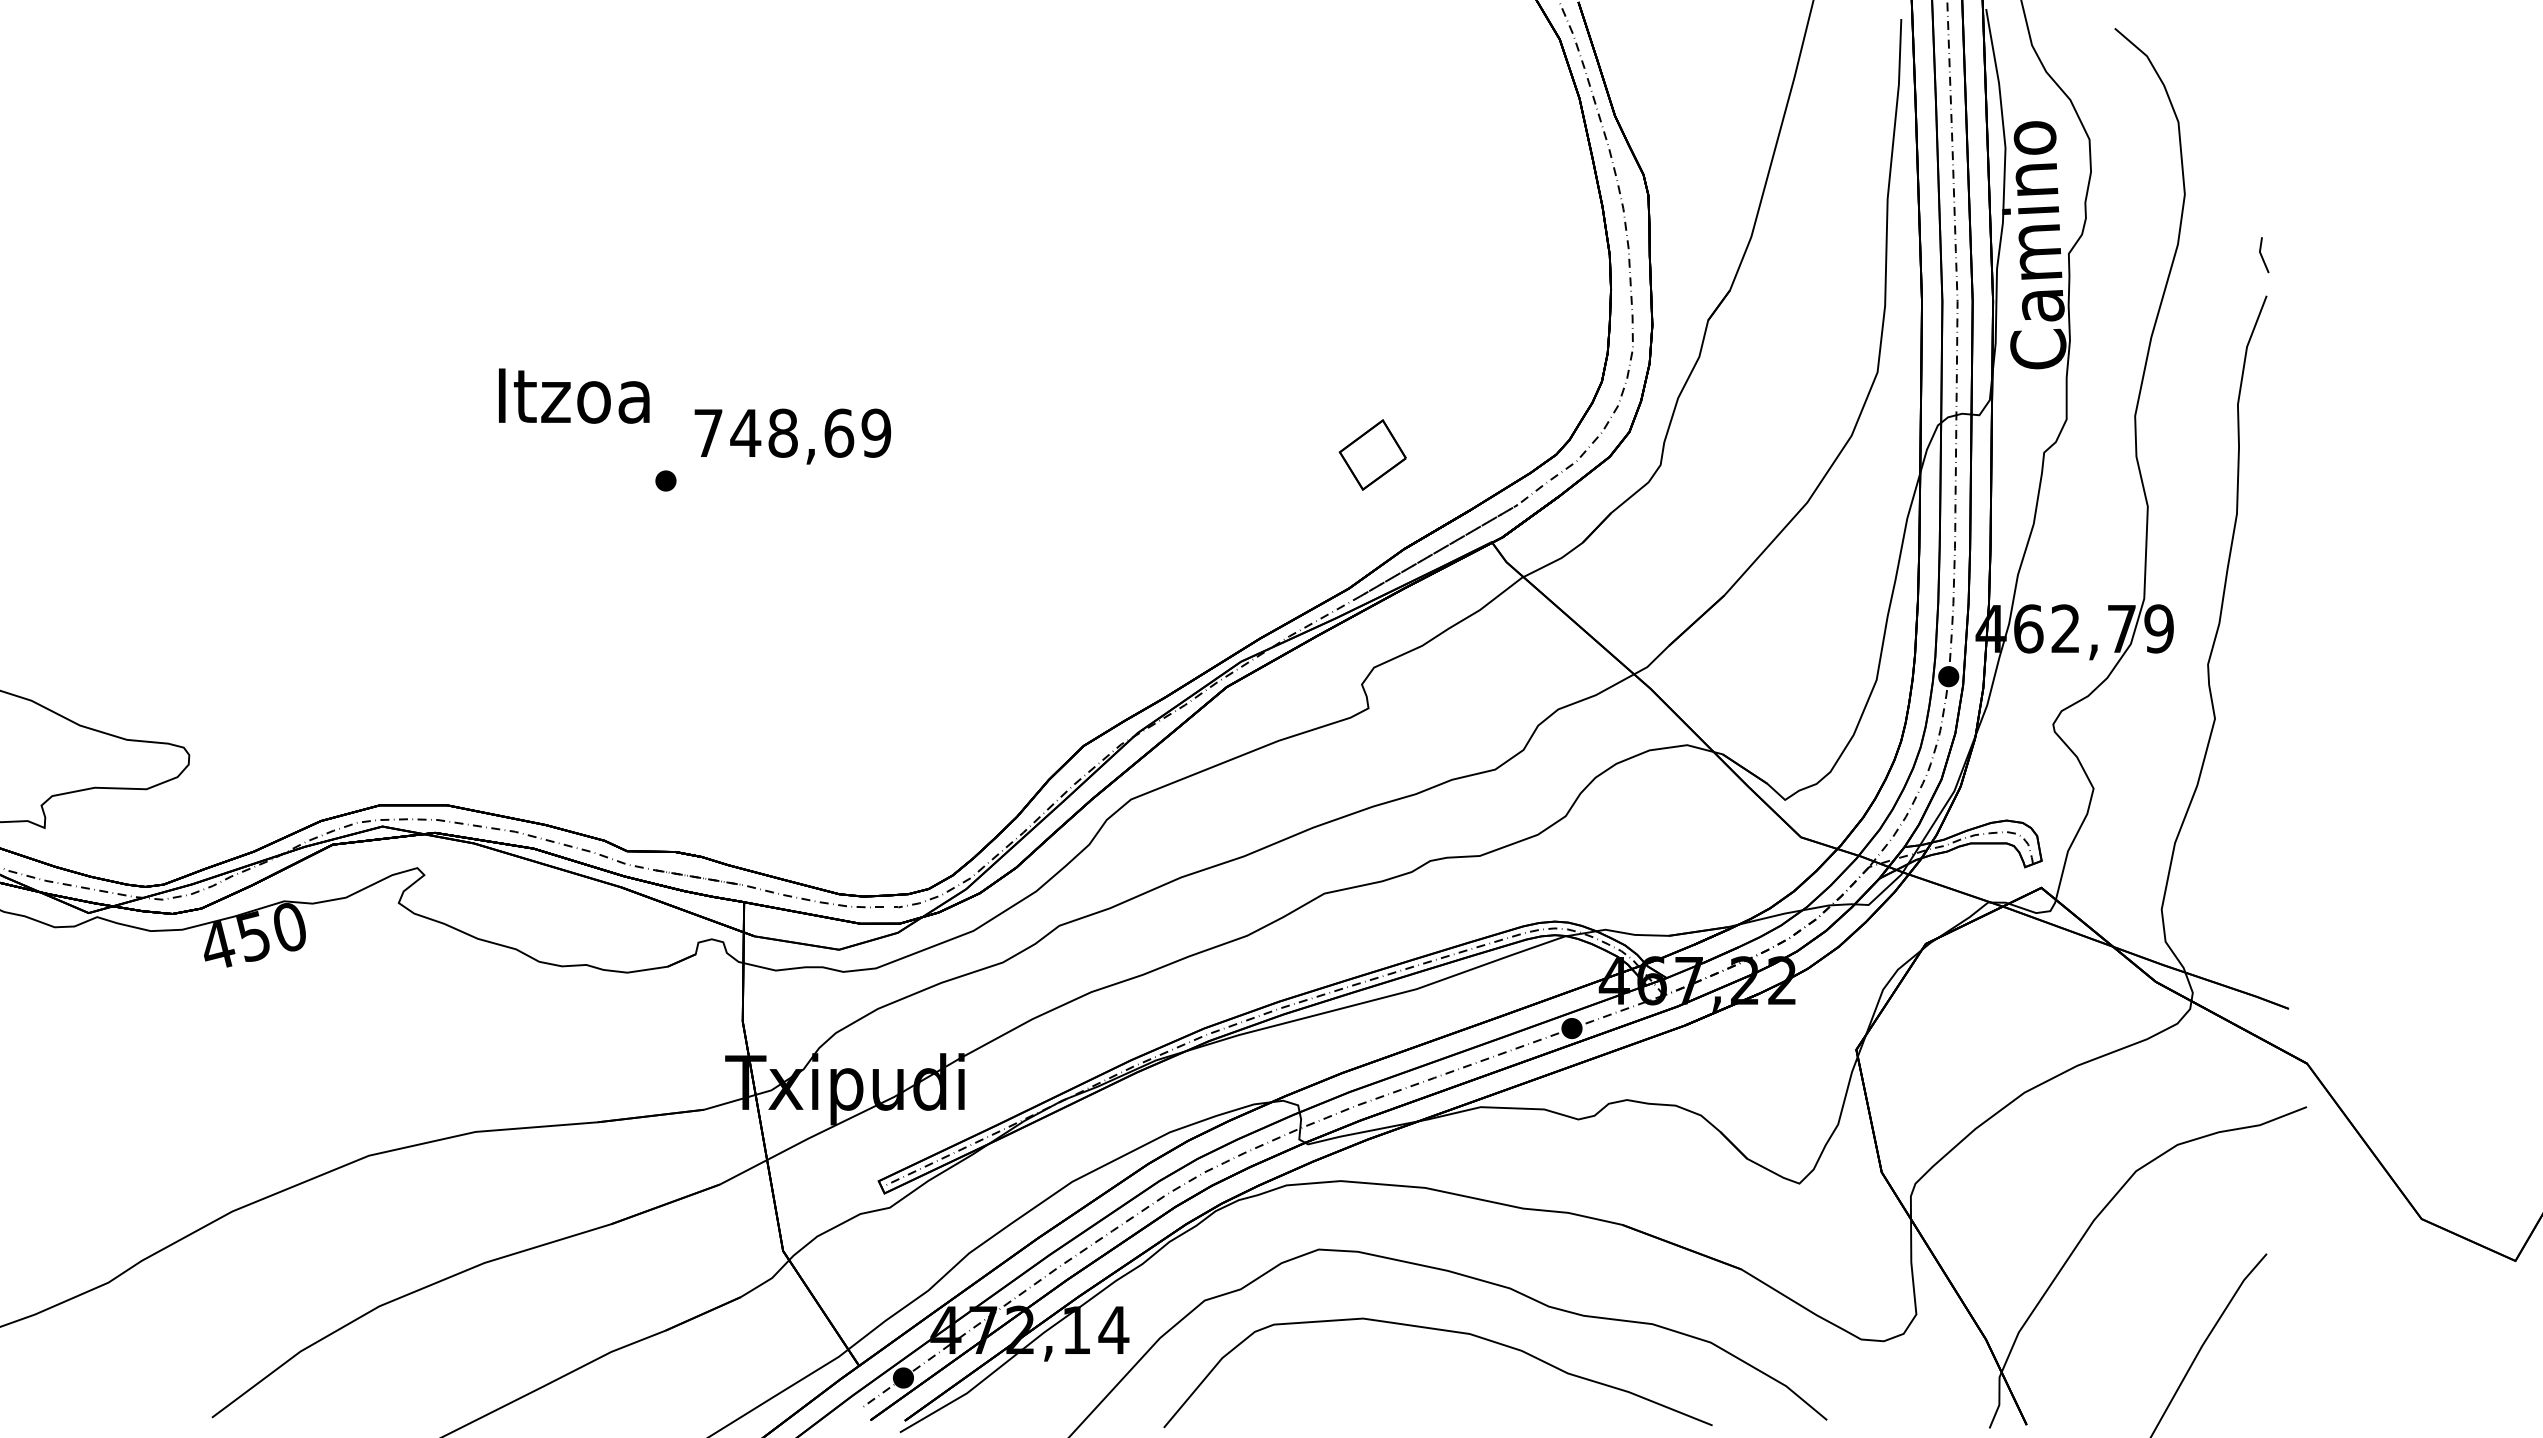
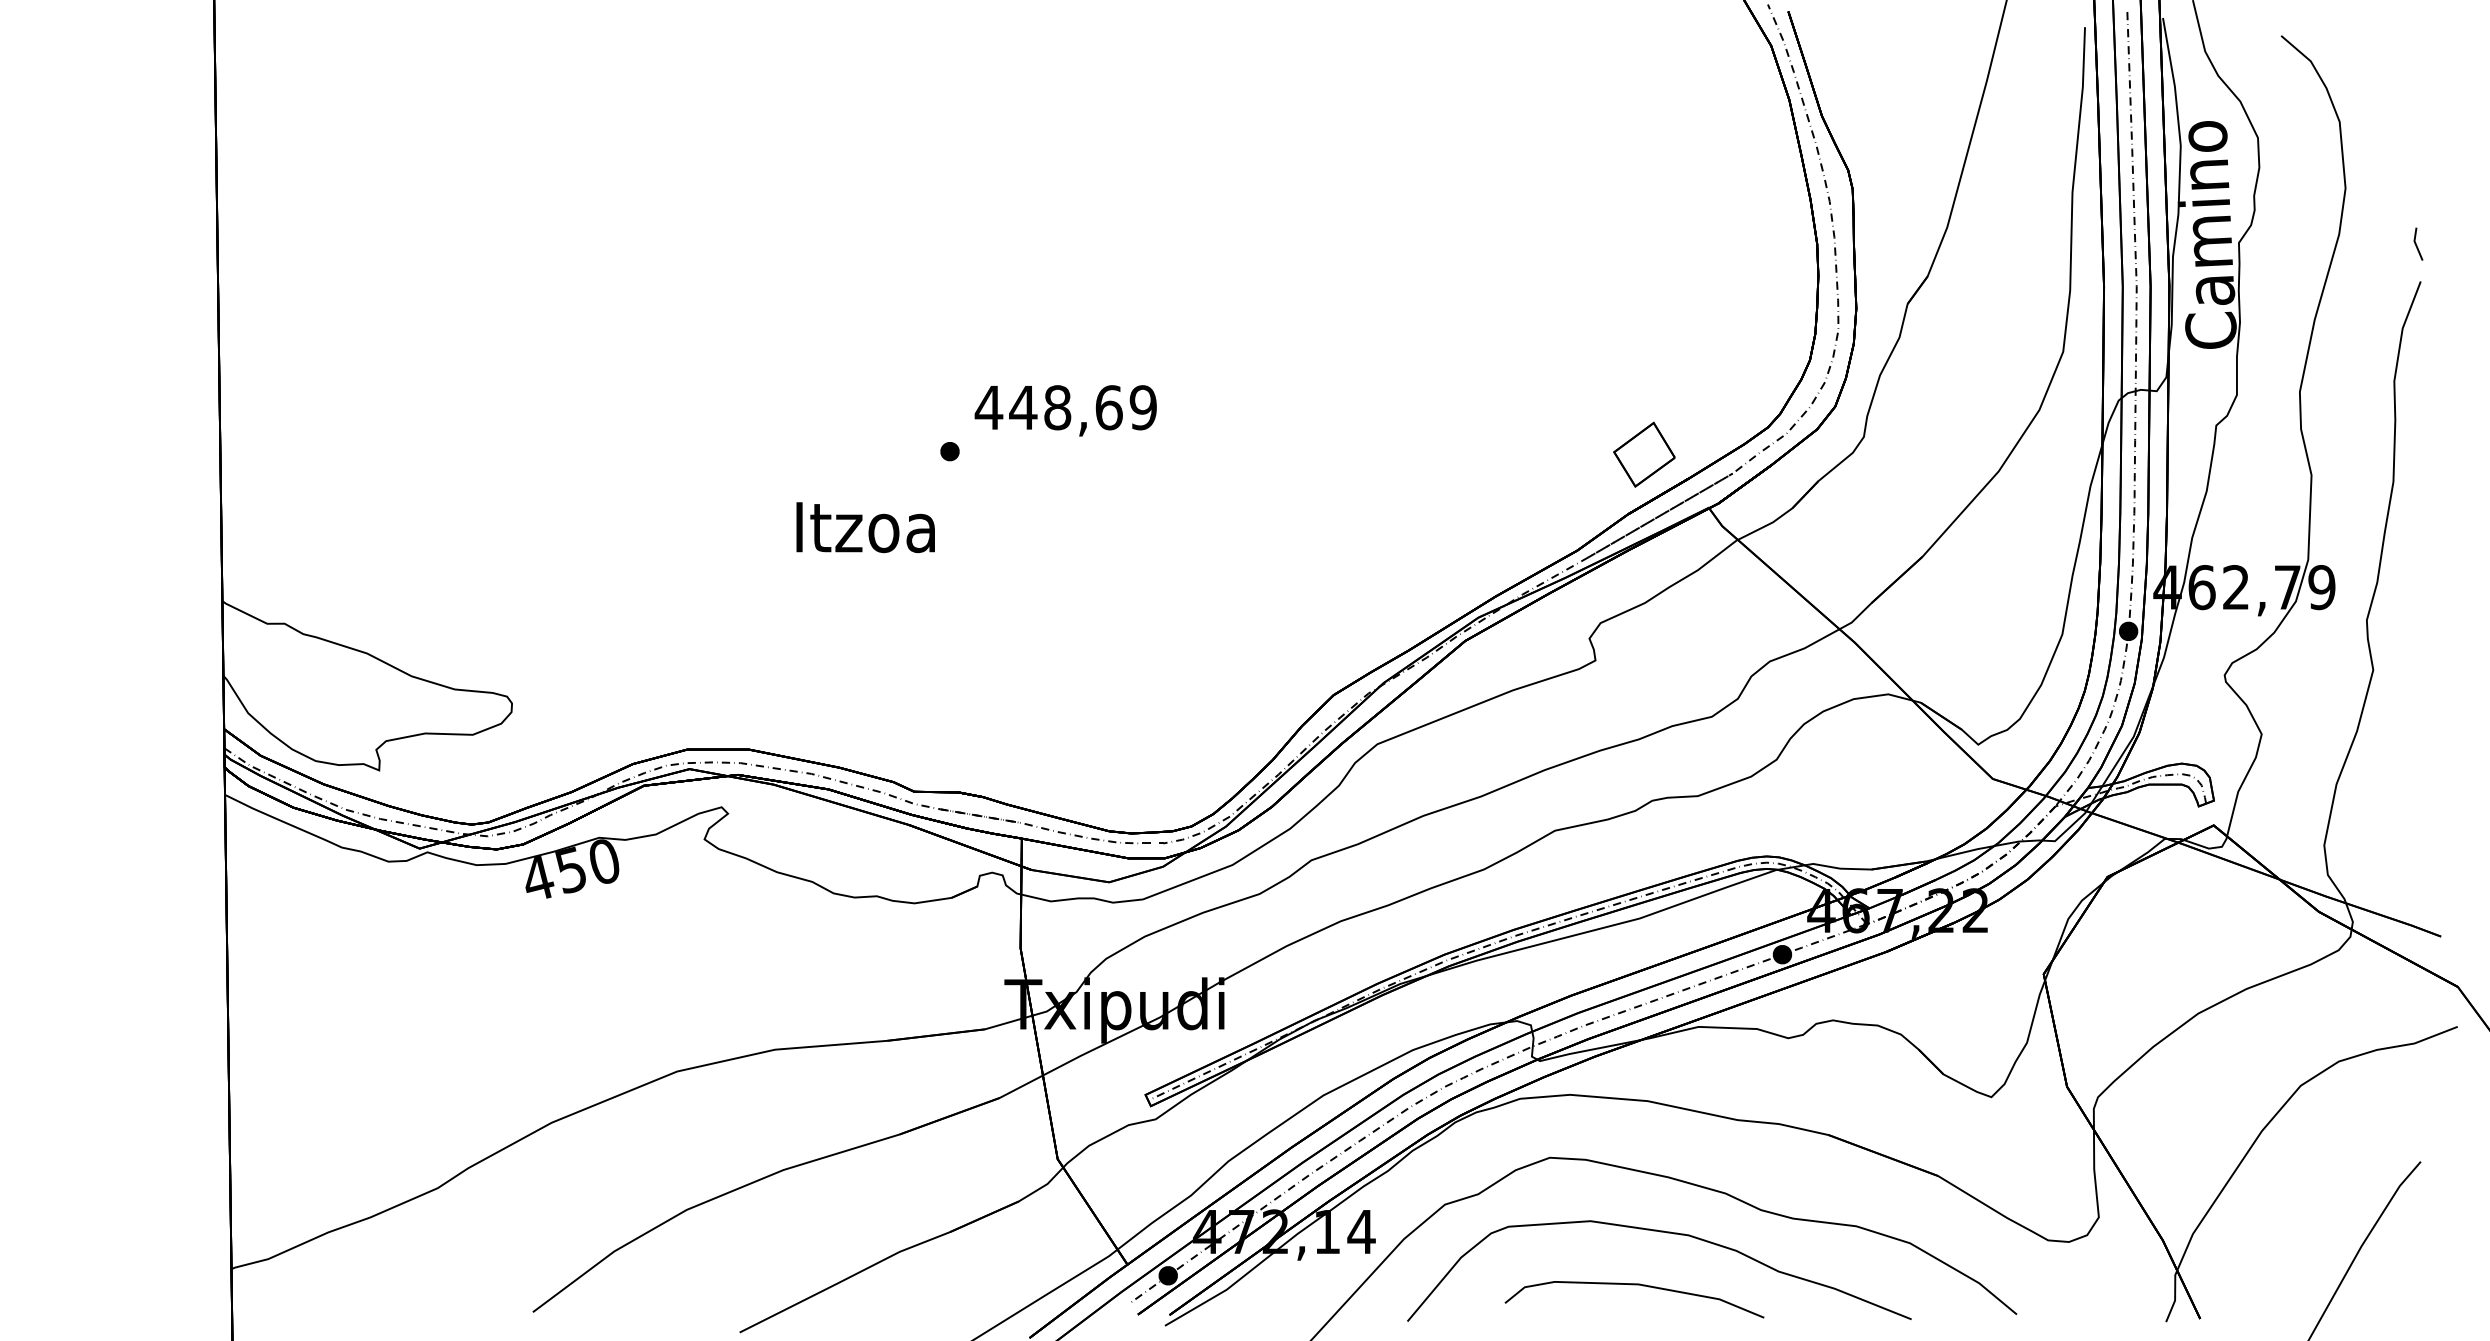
text: (573, 395) -> (865, 527), moved
text: (707, 432) -> (988, 407), 748,69 -> 448,69
part: (1372, 454) -> (1644, 454), moved
curve: (1410, 1388) -> (1634, 1285), added

